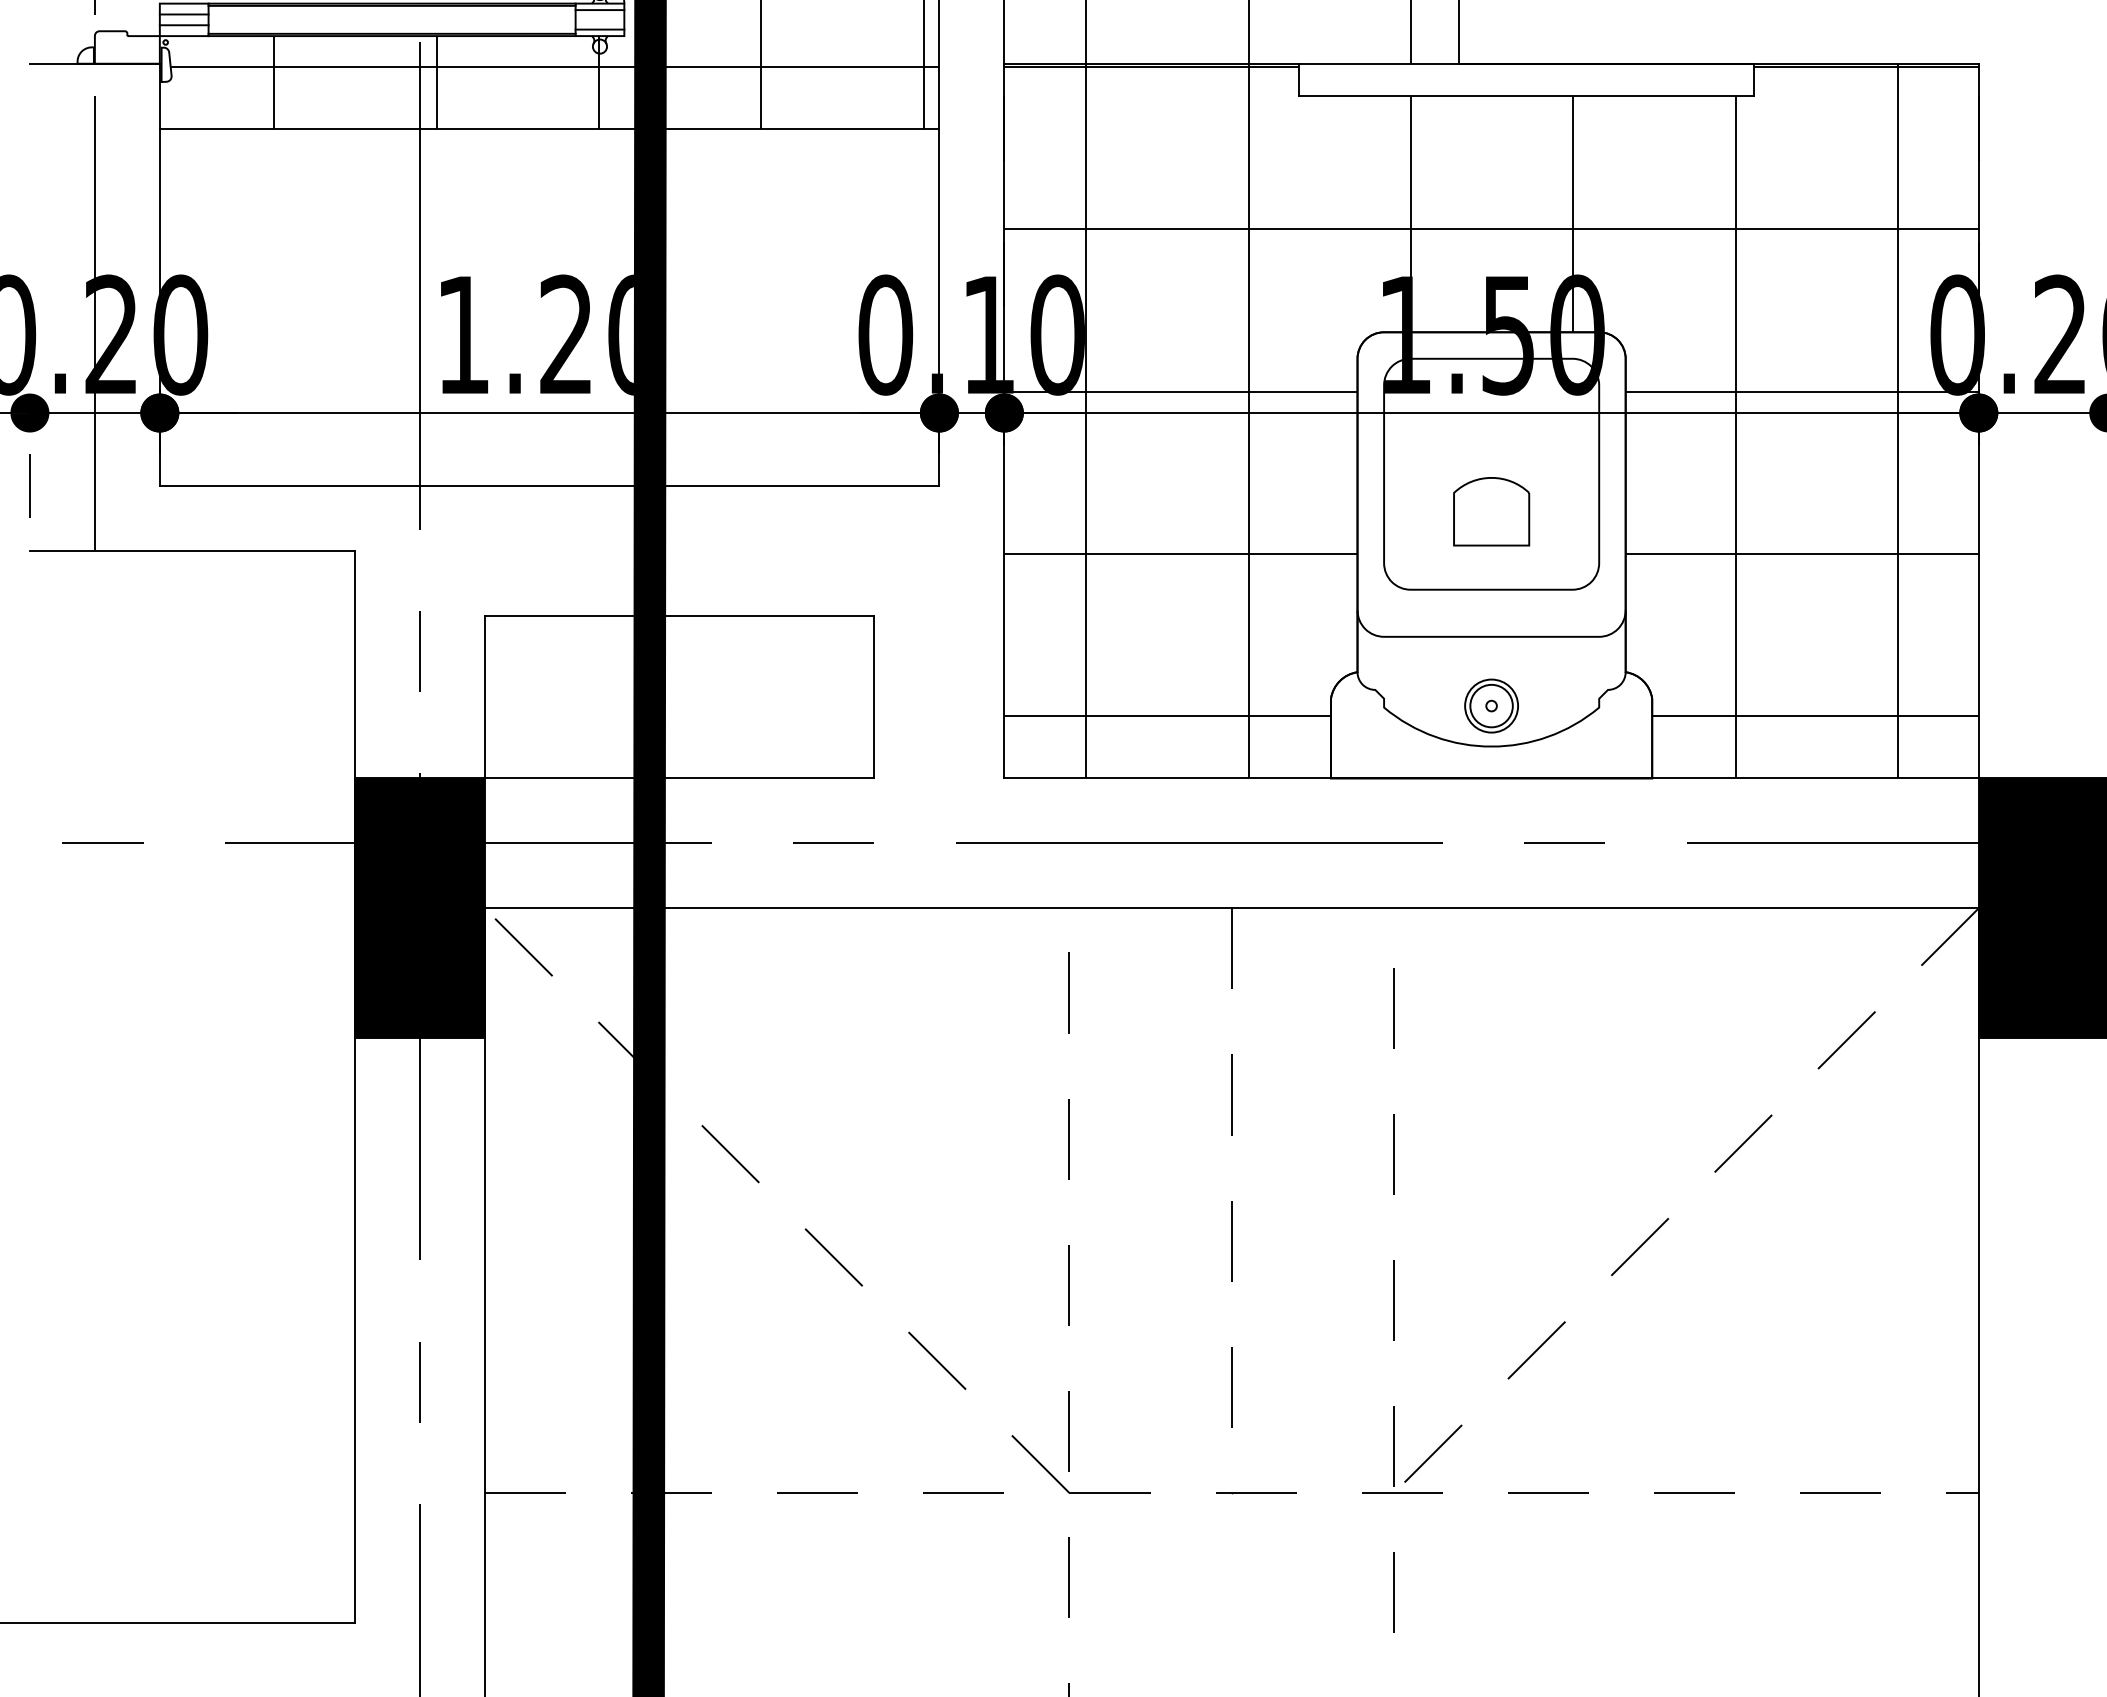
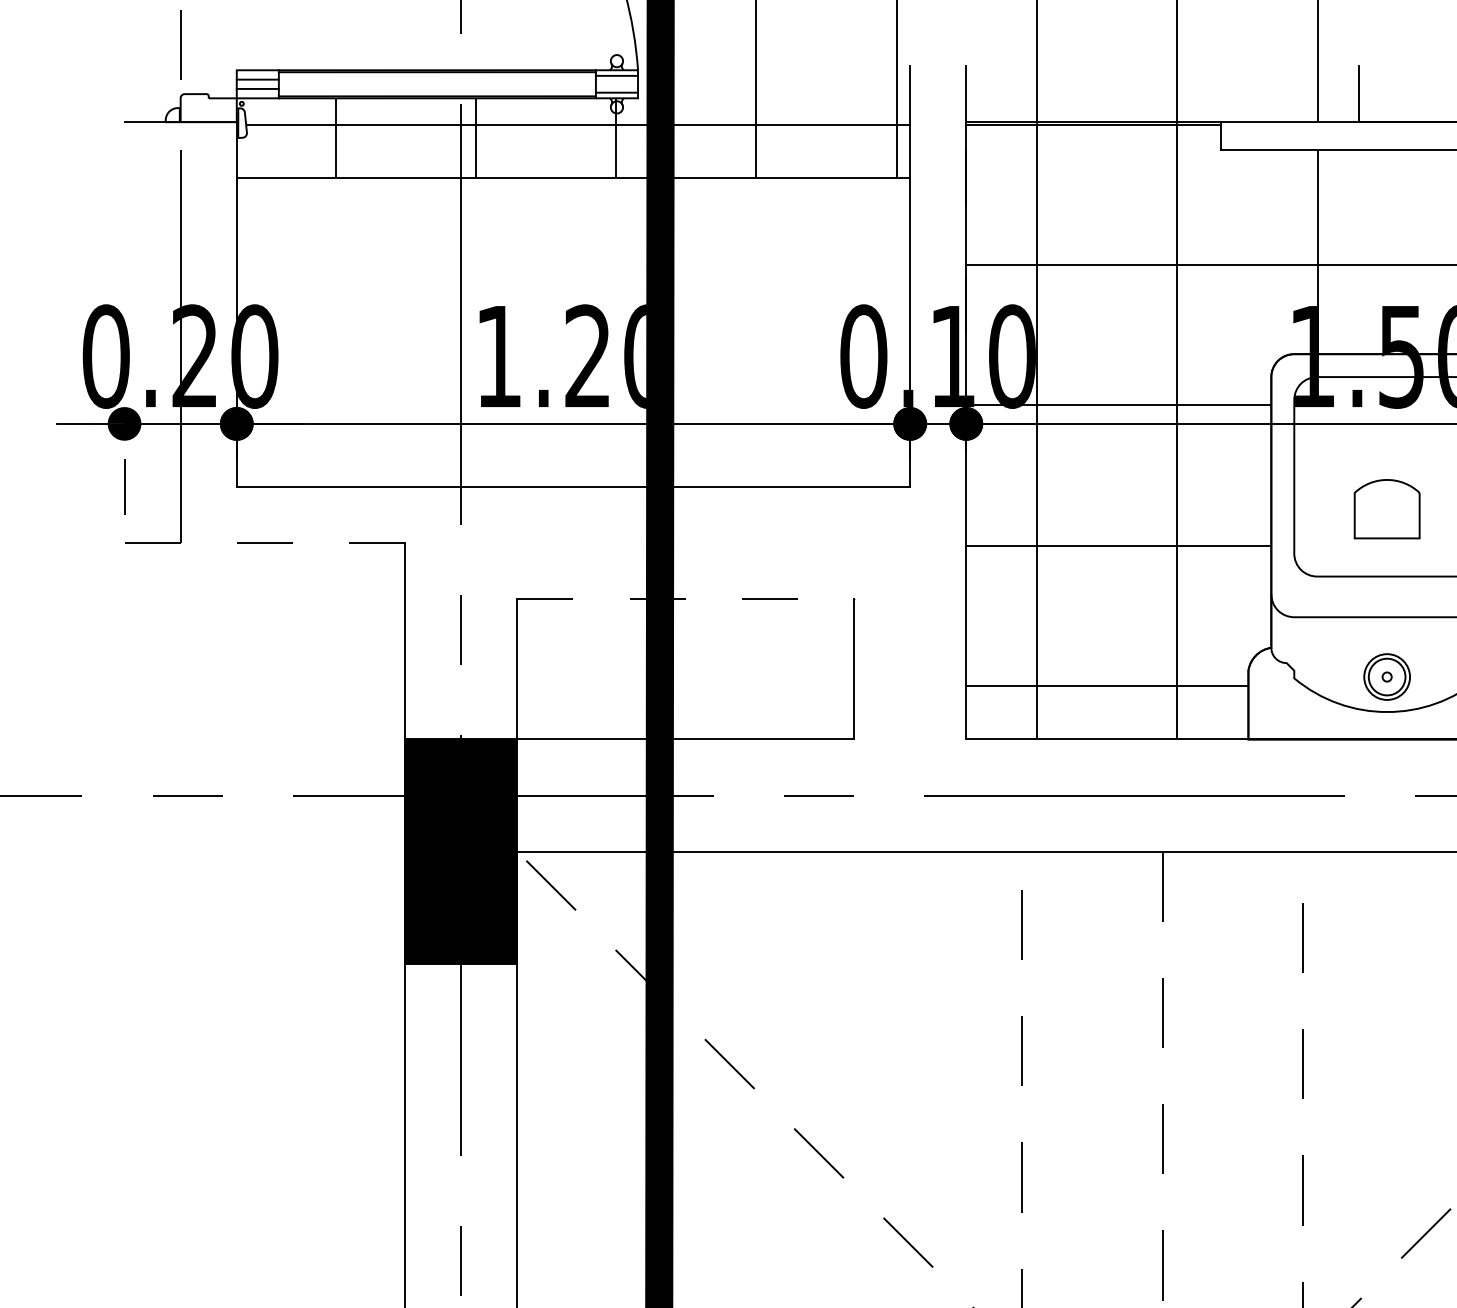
line: (192, 550) -> (264, 542), solid -> dashed
line: (679, 615) -> (685, 598), solid -> dashed

